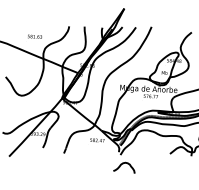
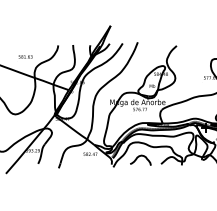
curve: (123, 164) -> (139, 157), moved

